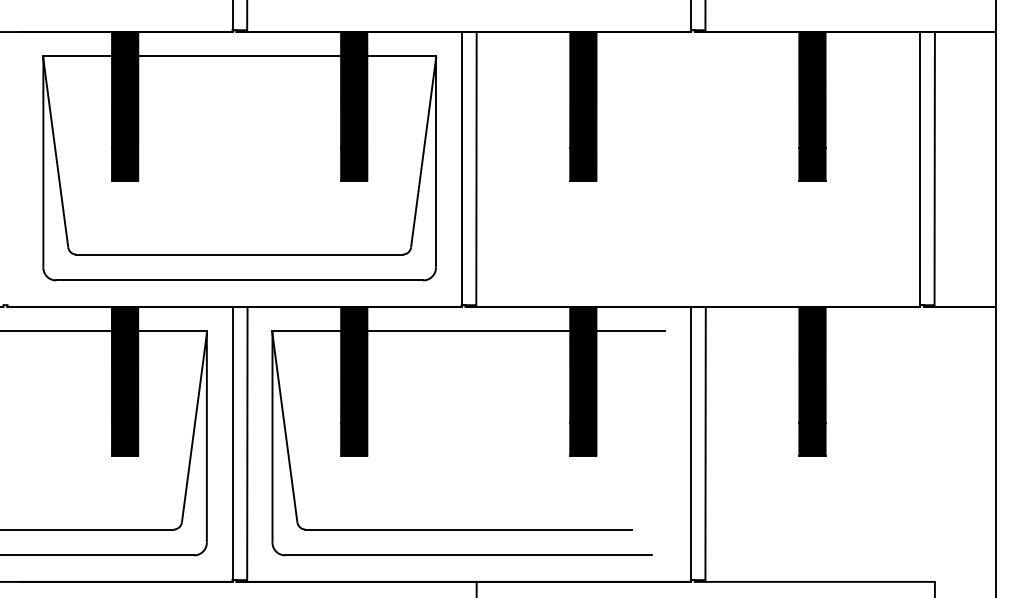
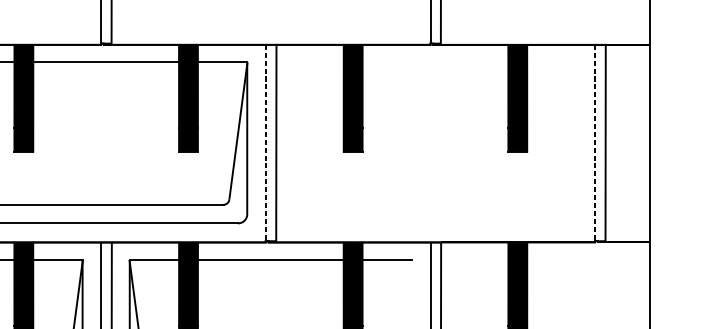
line: (462, 168) -> (266, 142), solid -> dashed
line: (920, 168) -> (595, 142), solid -> dashed

